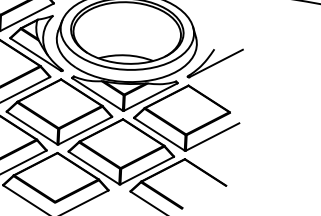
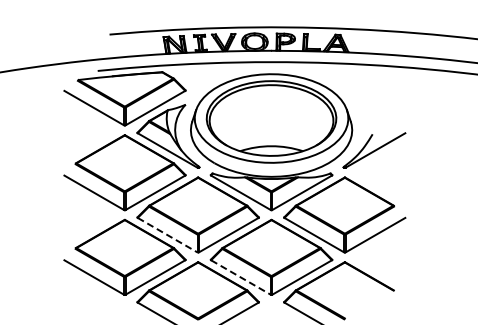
line: (32, 128) -> (168, 235), solid -> dashed
line: (94, 168) -> (241, 277), solid -> dashed

